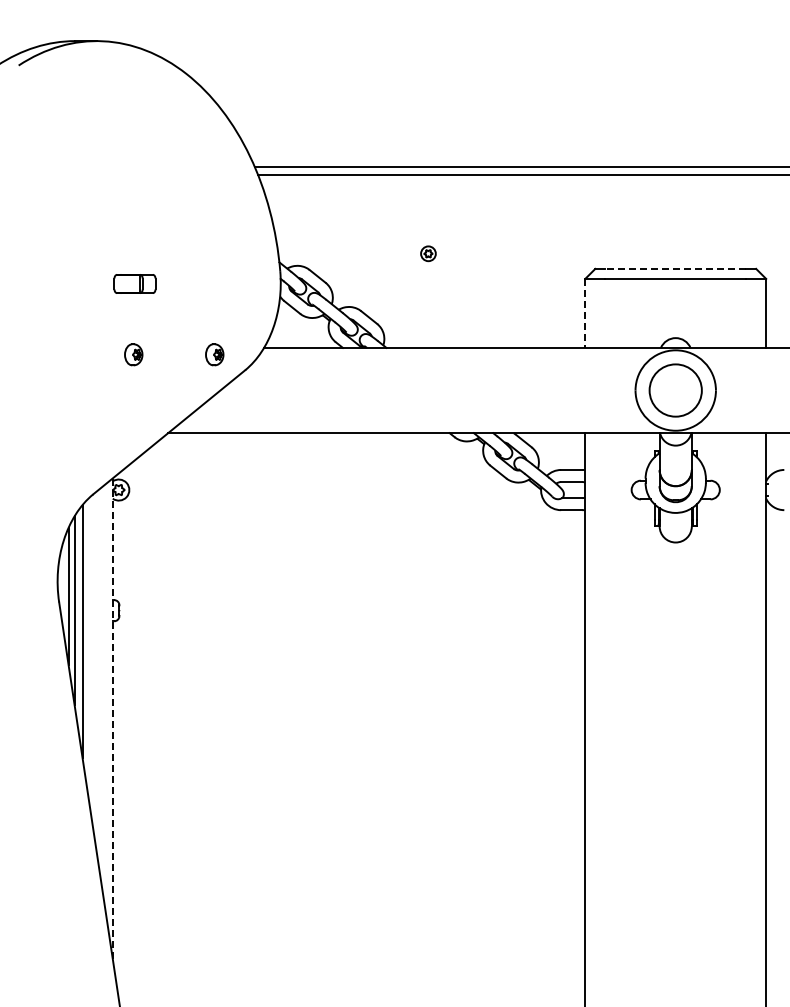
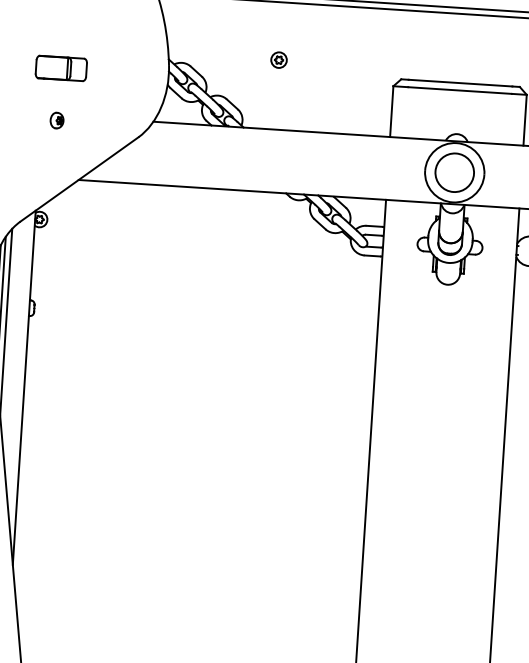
part: (428, 253) -> (279, 60), size x1.43
line: (675, 268) -> (460, 82), dashed -> solid
part: (134, 283) -> (61, 68), size x1.67
line: (585, 313) -> (391, 111), dashed -> solid
part: (214, 354) -> (116, 124), removed
line: (112, 718) -> (24, 387), dashed -> solid

